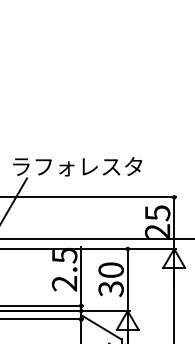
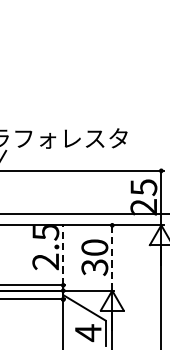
line: (81, 276) -> (63, 254), solid -> dashed
line: (127, 279) -> (112, 257), solid -> dashed

